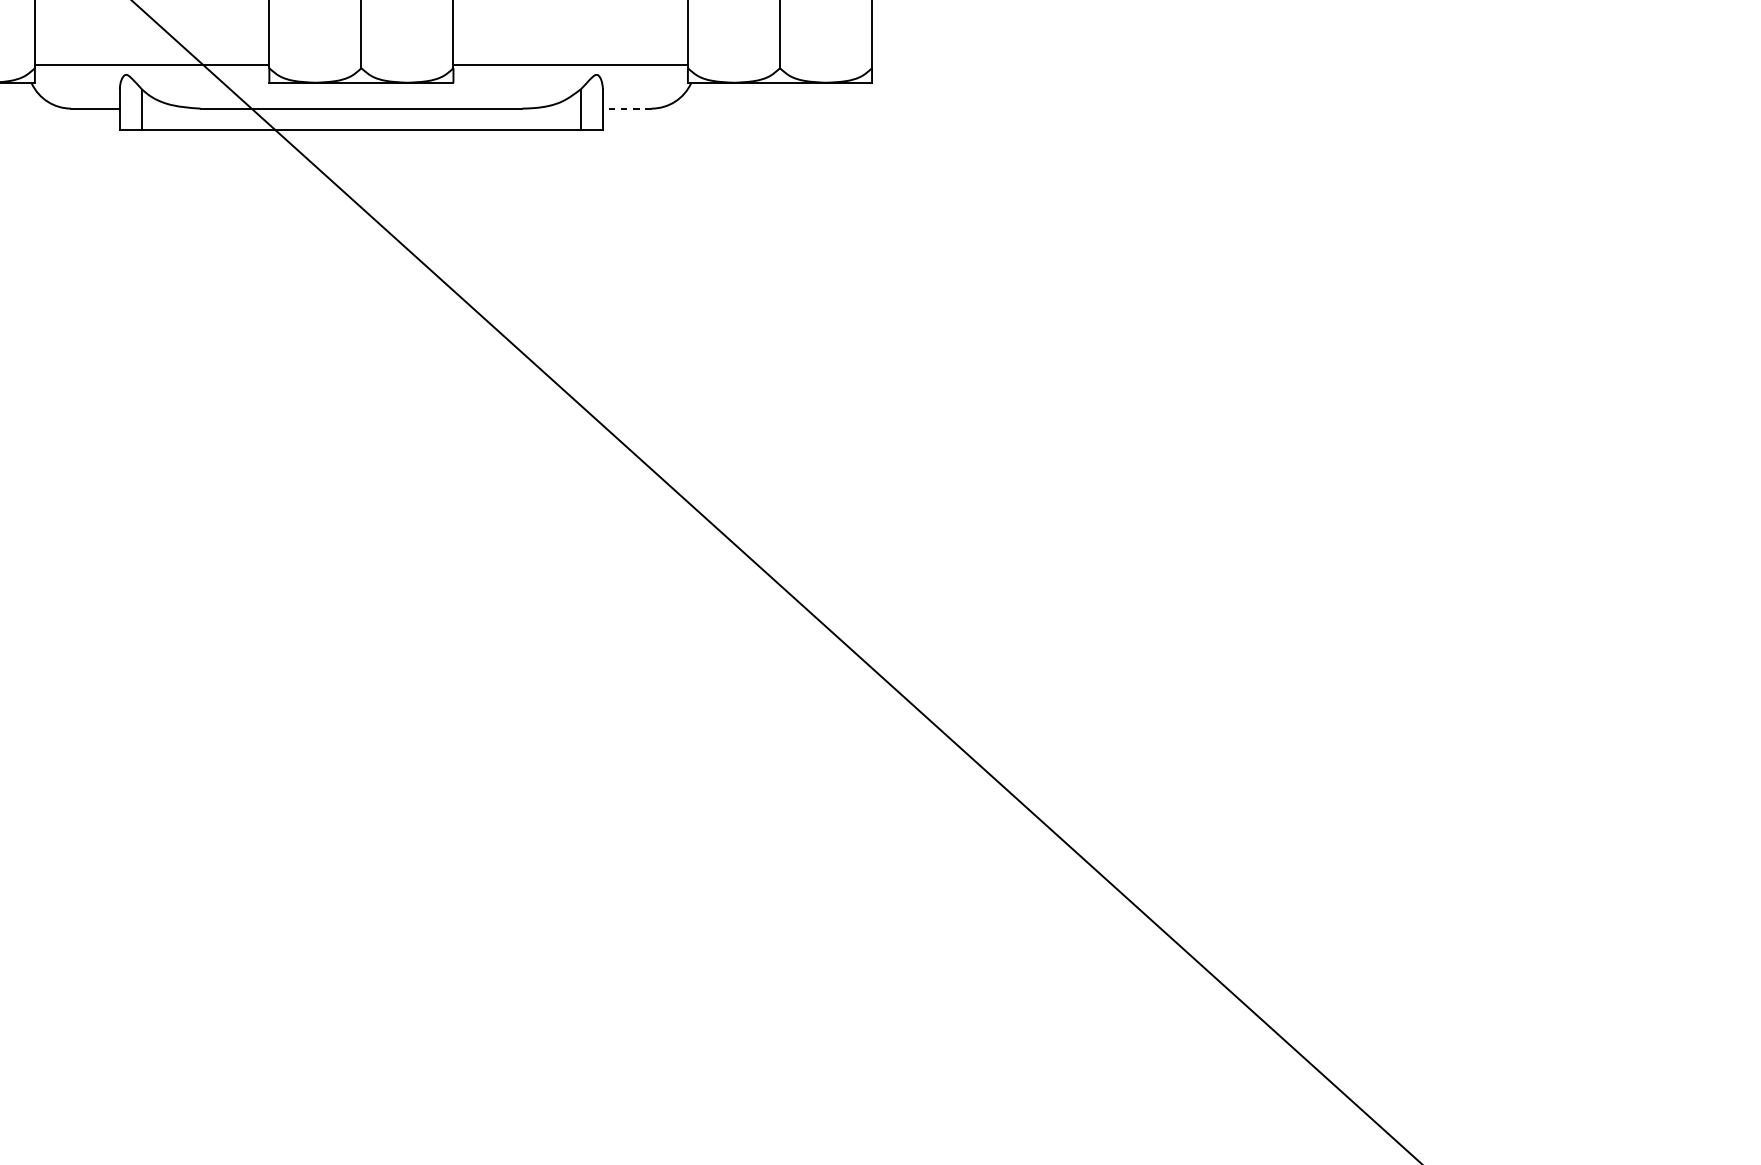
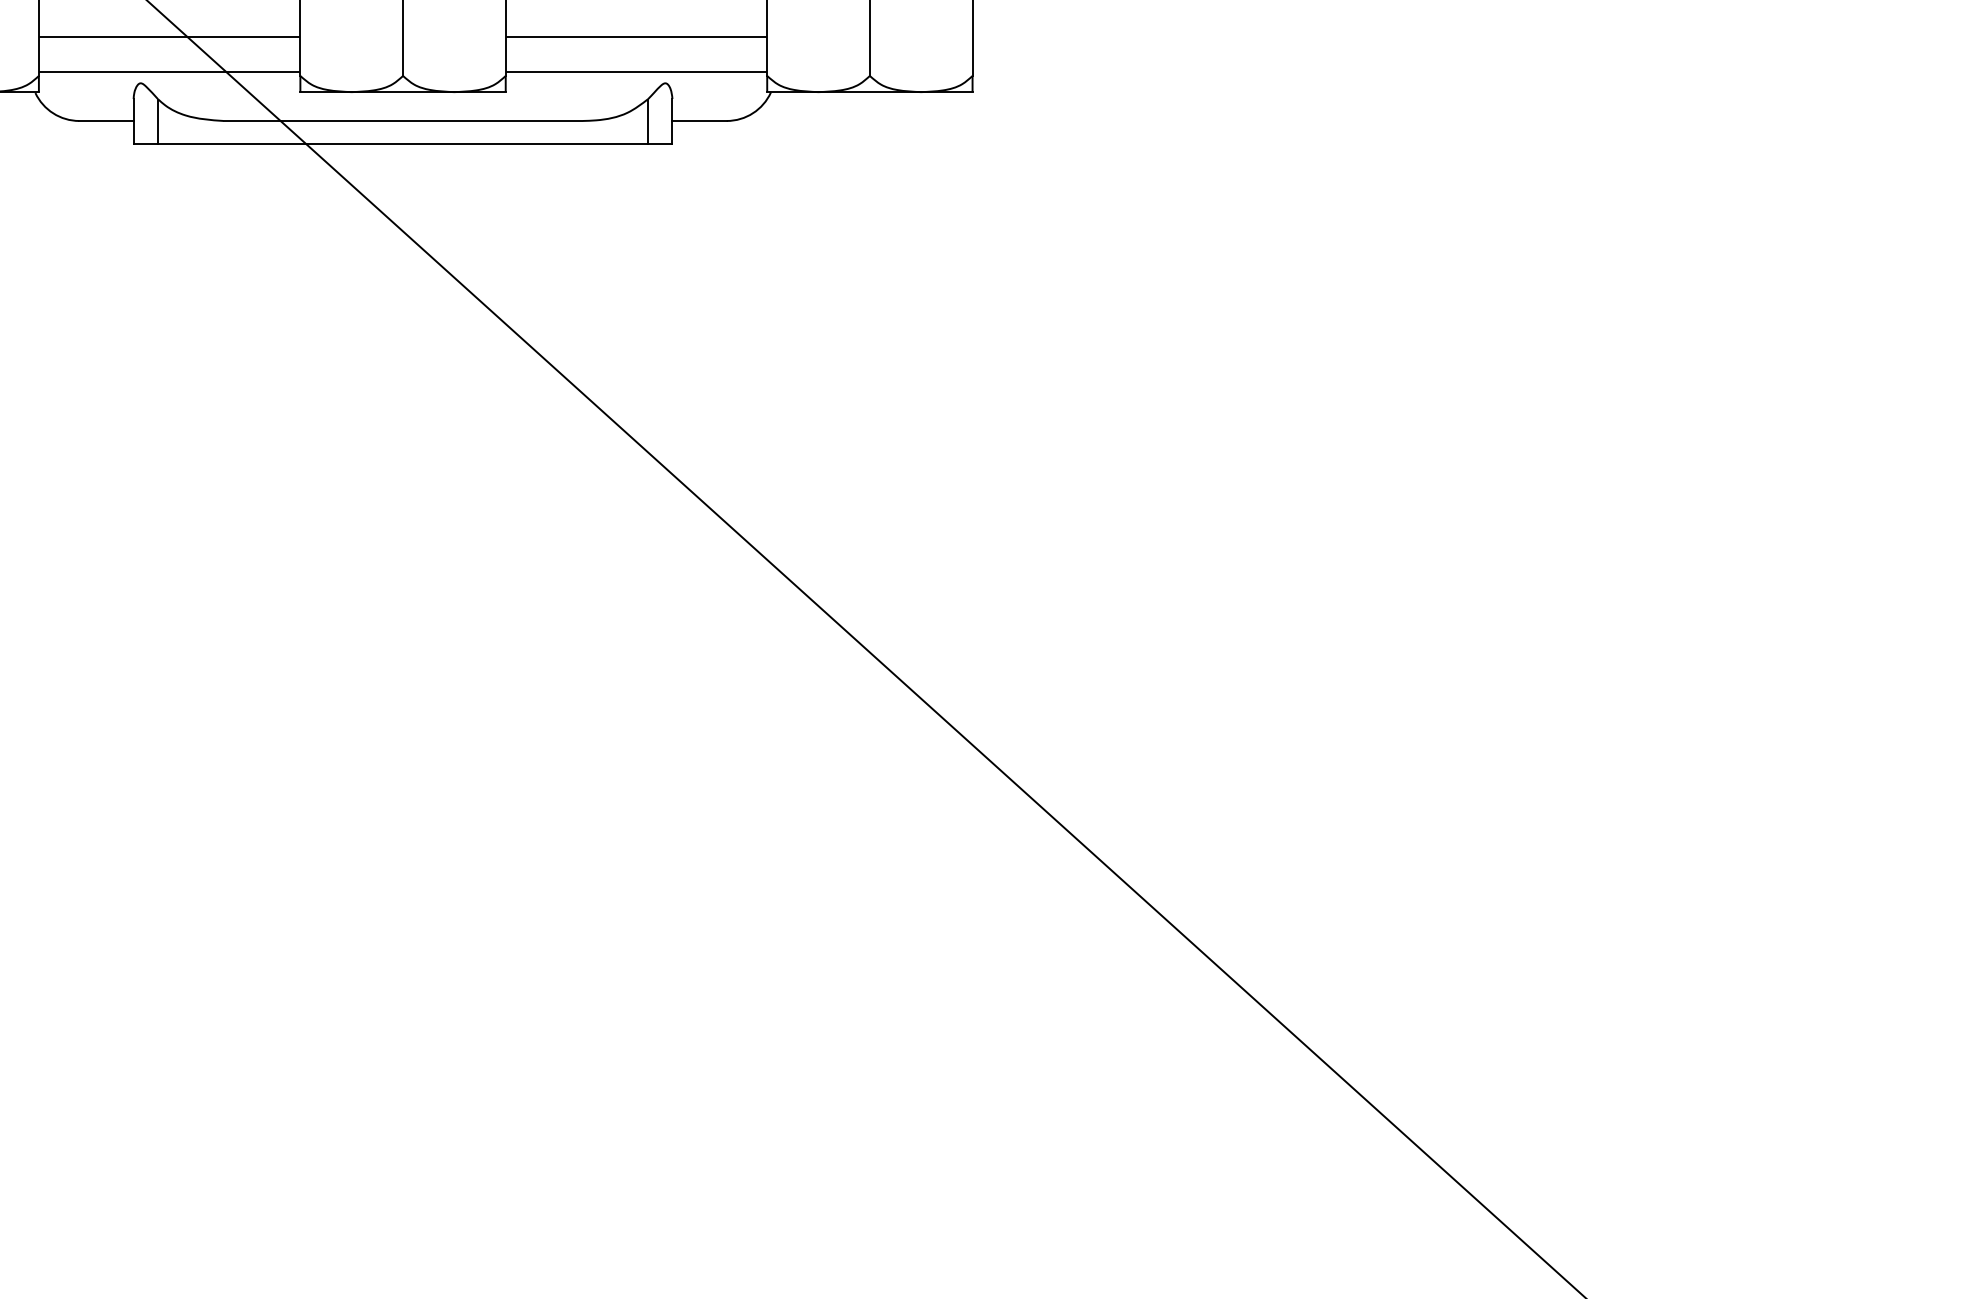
line: (152, 33) -> (169, 37), added
line: (570, 33) -> (636, 37), added
line: (627, 108) -> (699, 120), dashed -> solid

